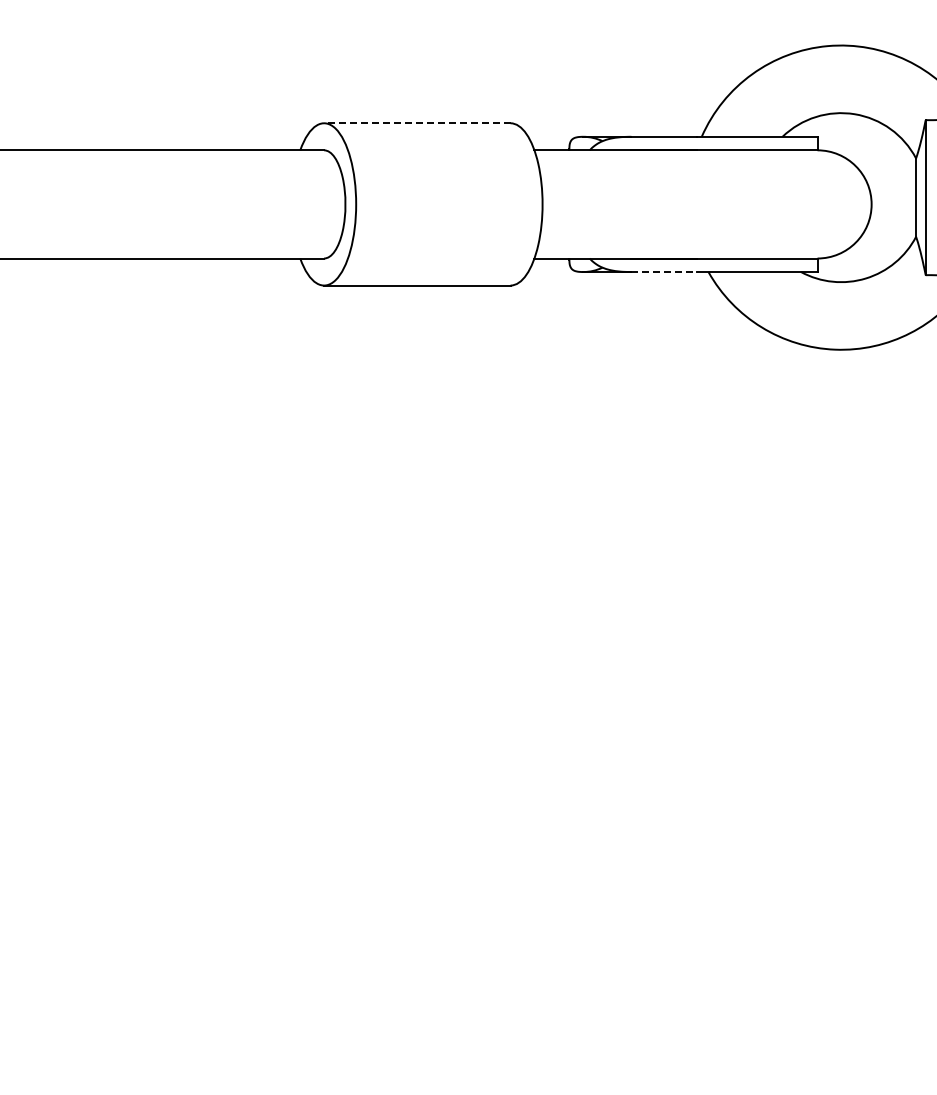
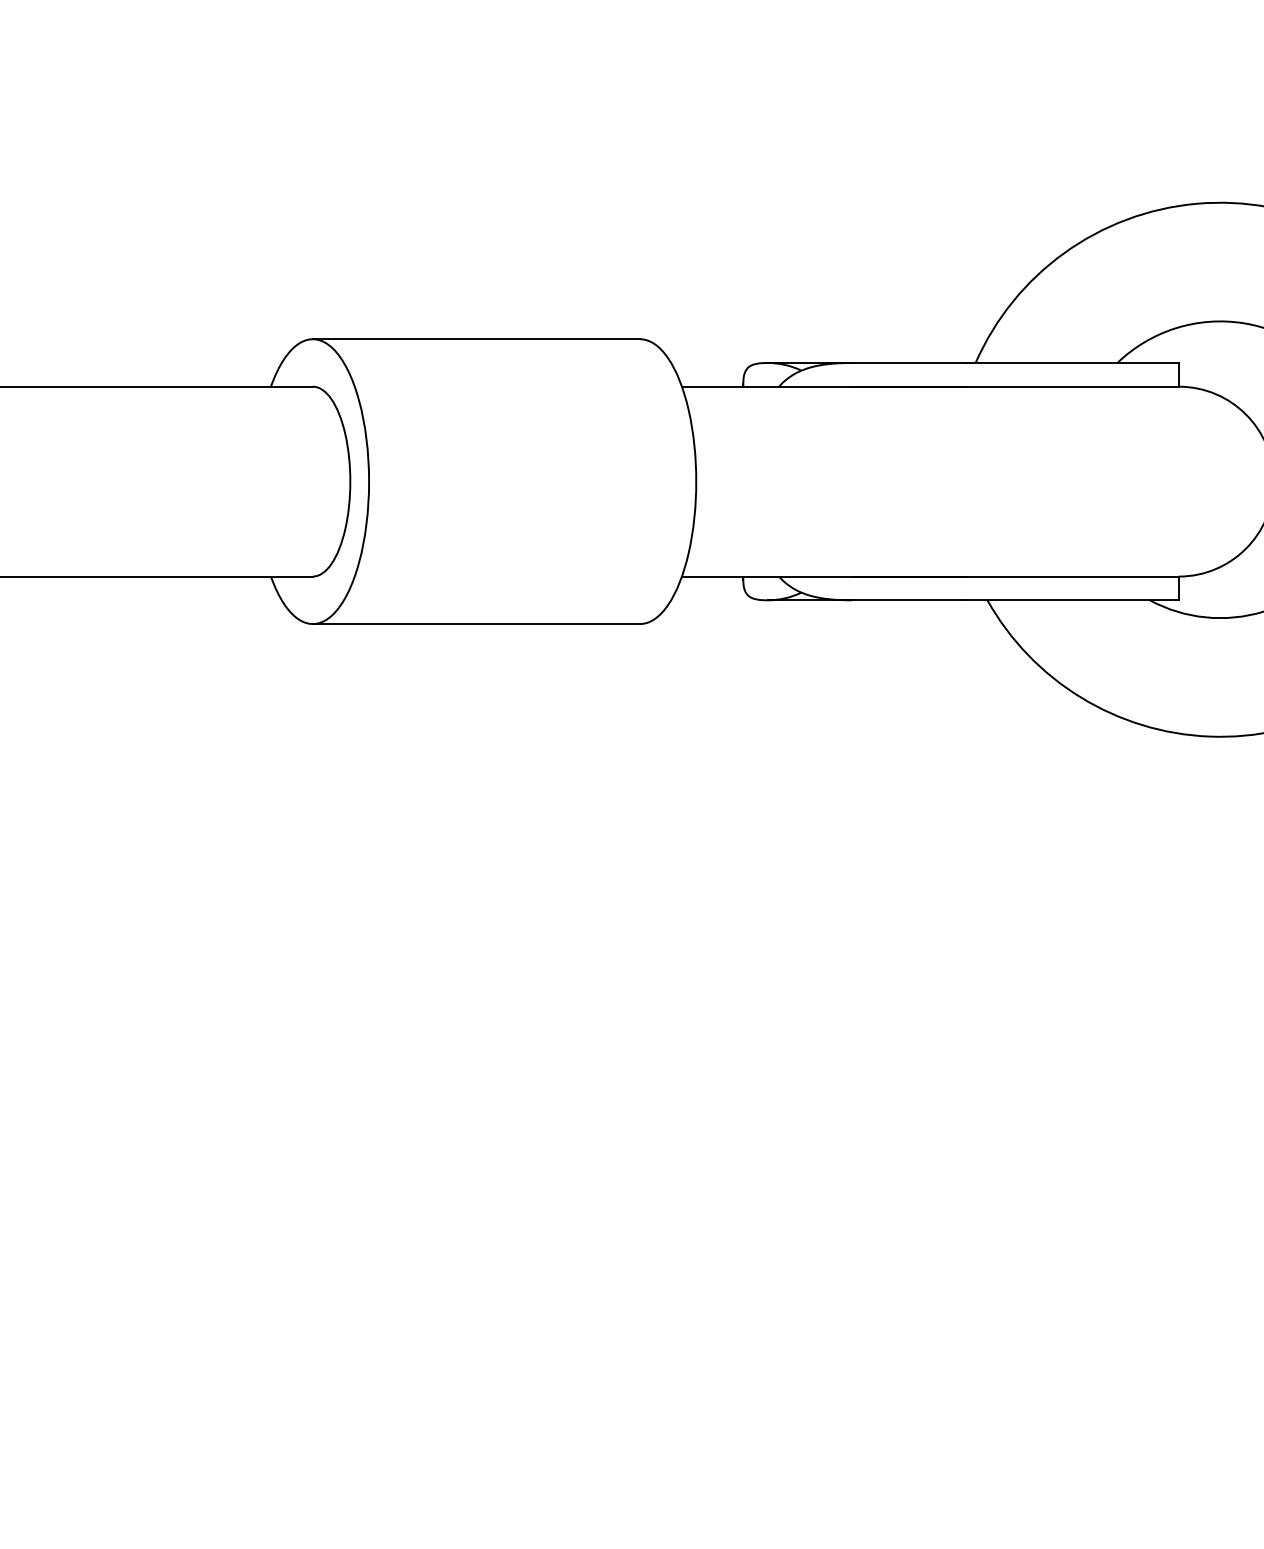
line: (416, 123) -> (474, 339), dashed -> solid
line: (664, 272) -> (910, 601), dashed -> solid

